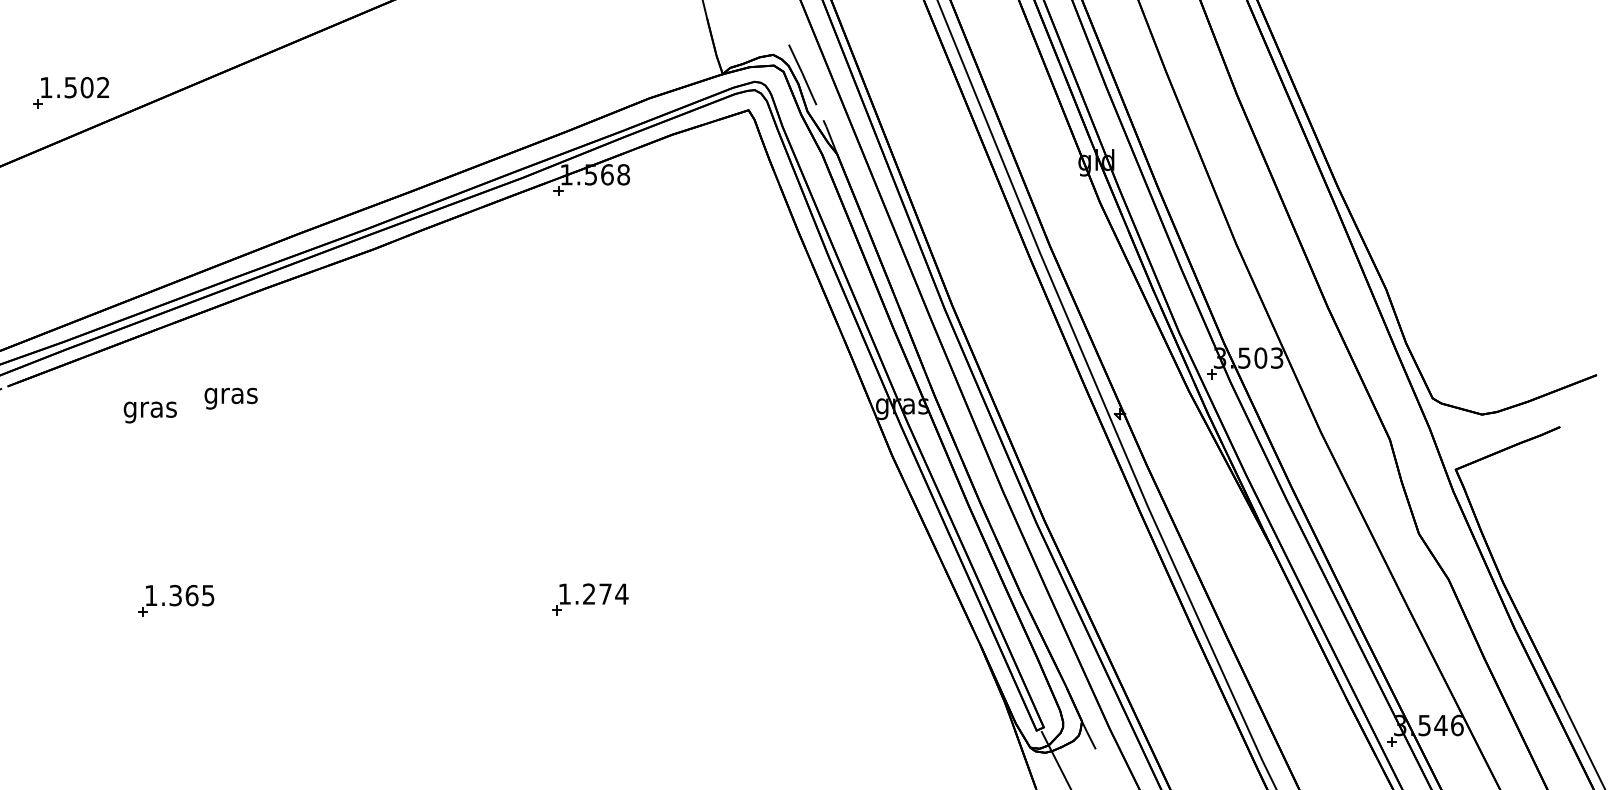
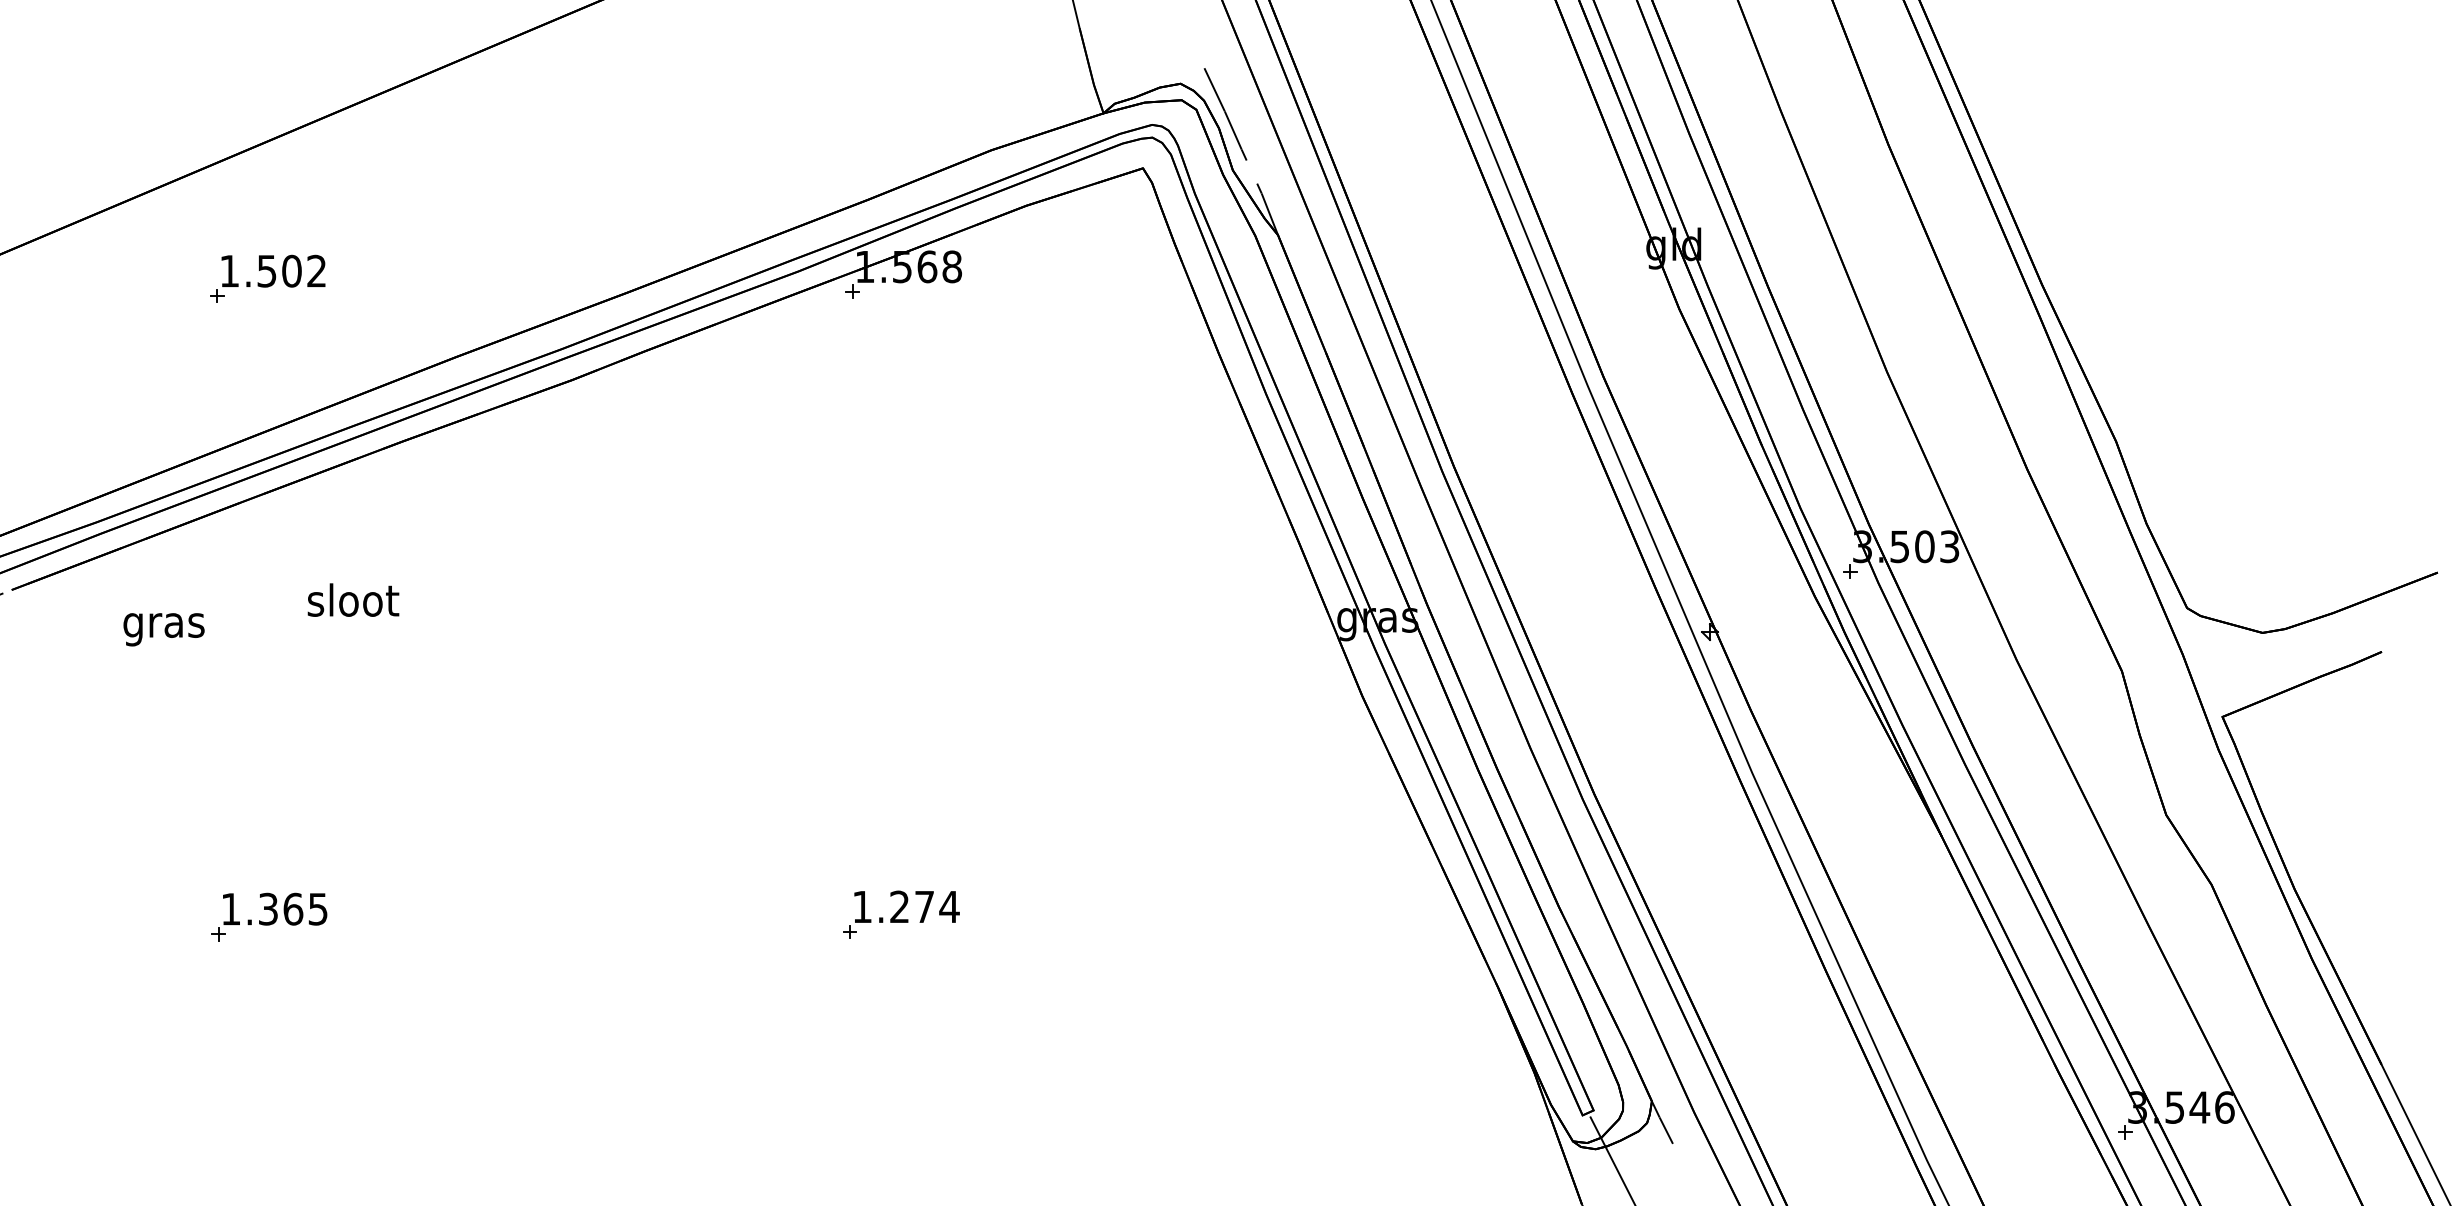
part: (70, 92) -> (266, 278), moved
text: (231, 395) -> (353, 603), gras -> sloot
text: (149, 412) -> (162, 629), moved

